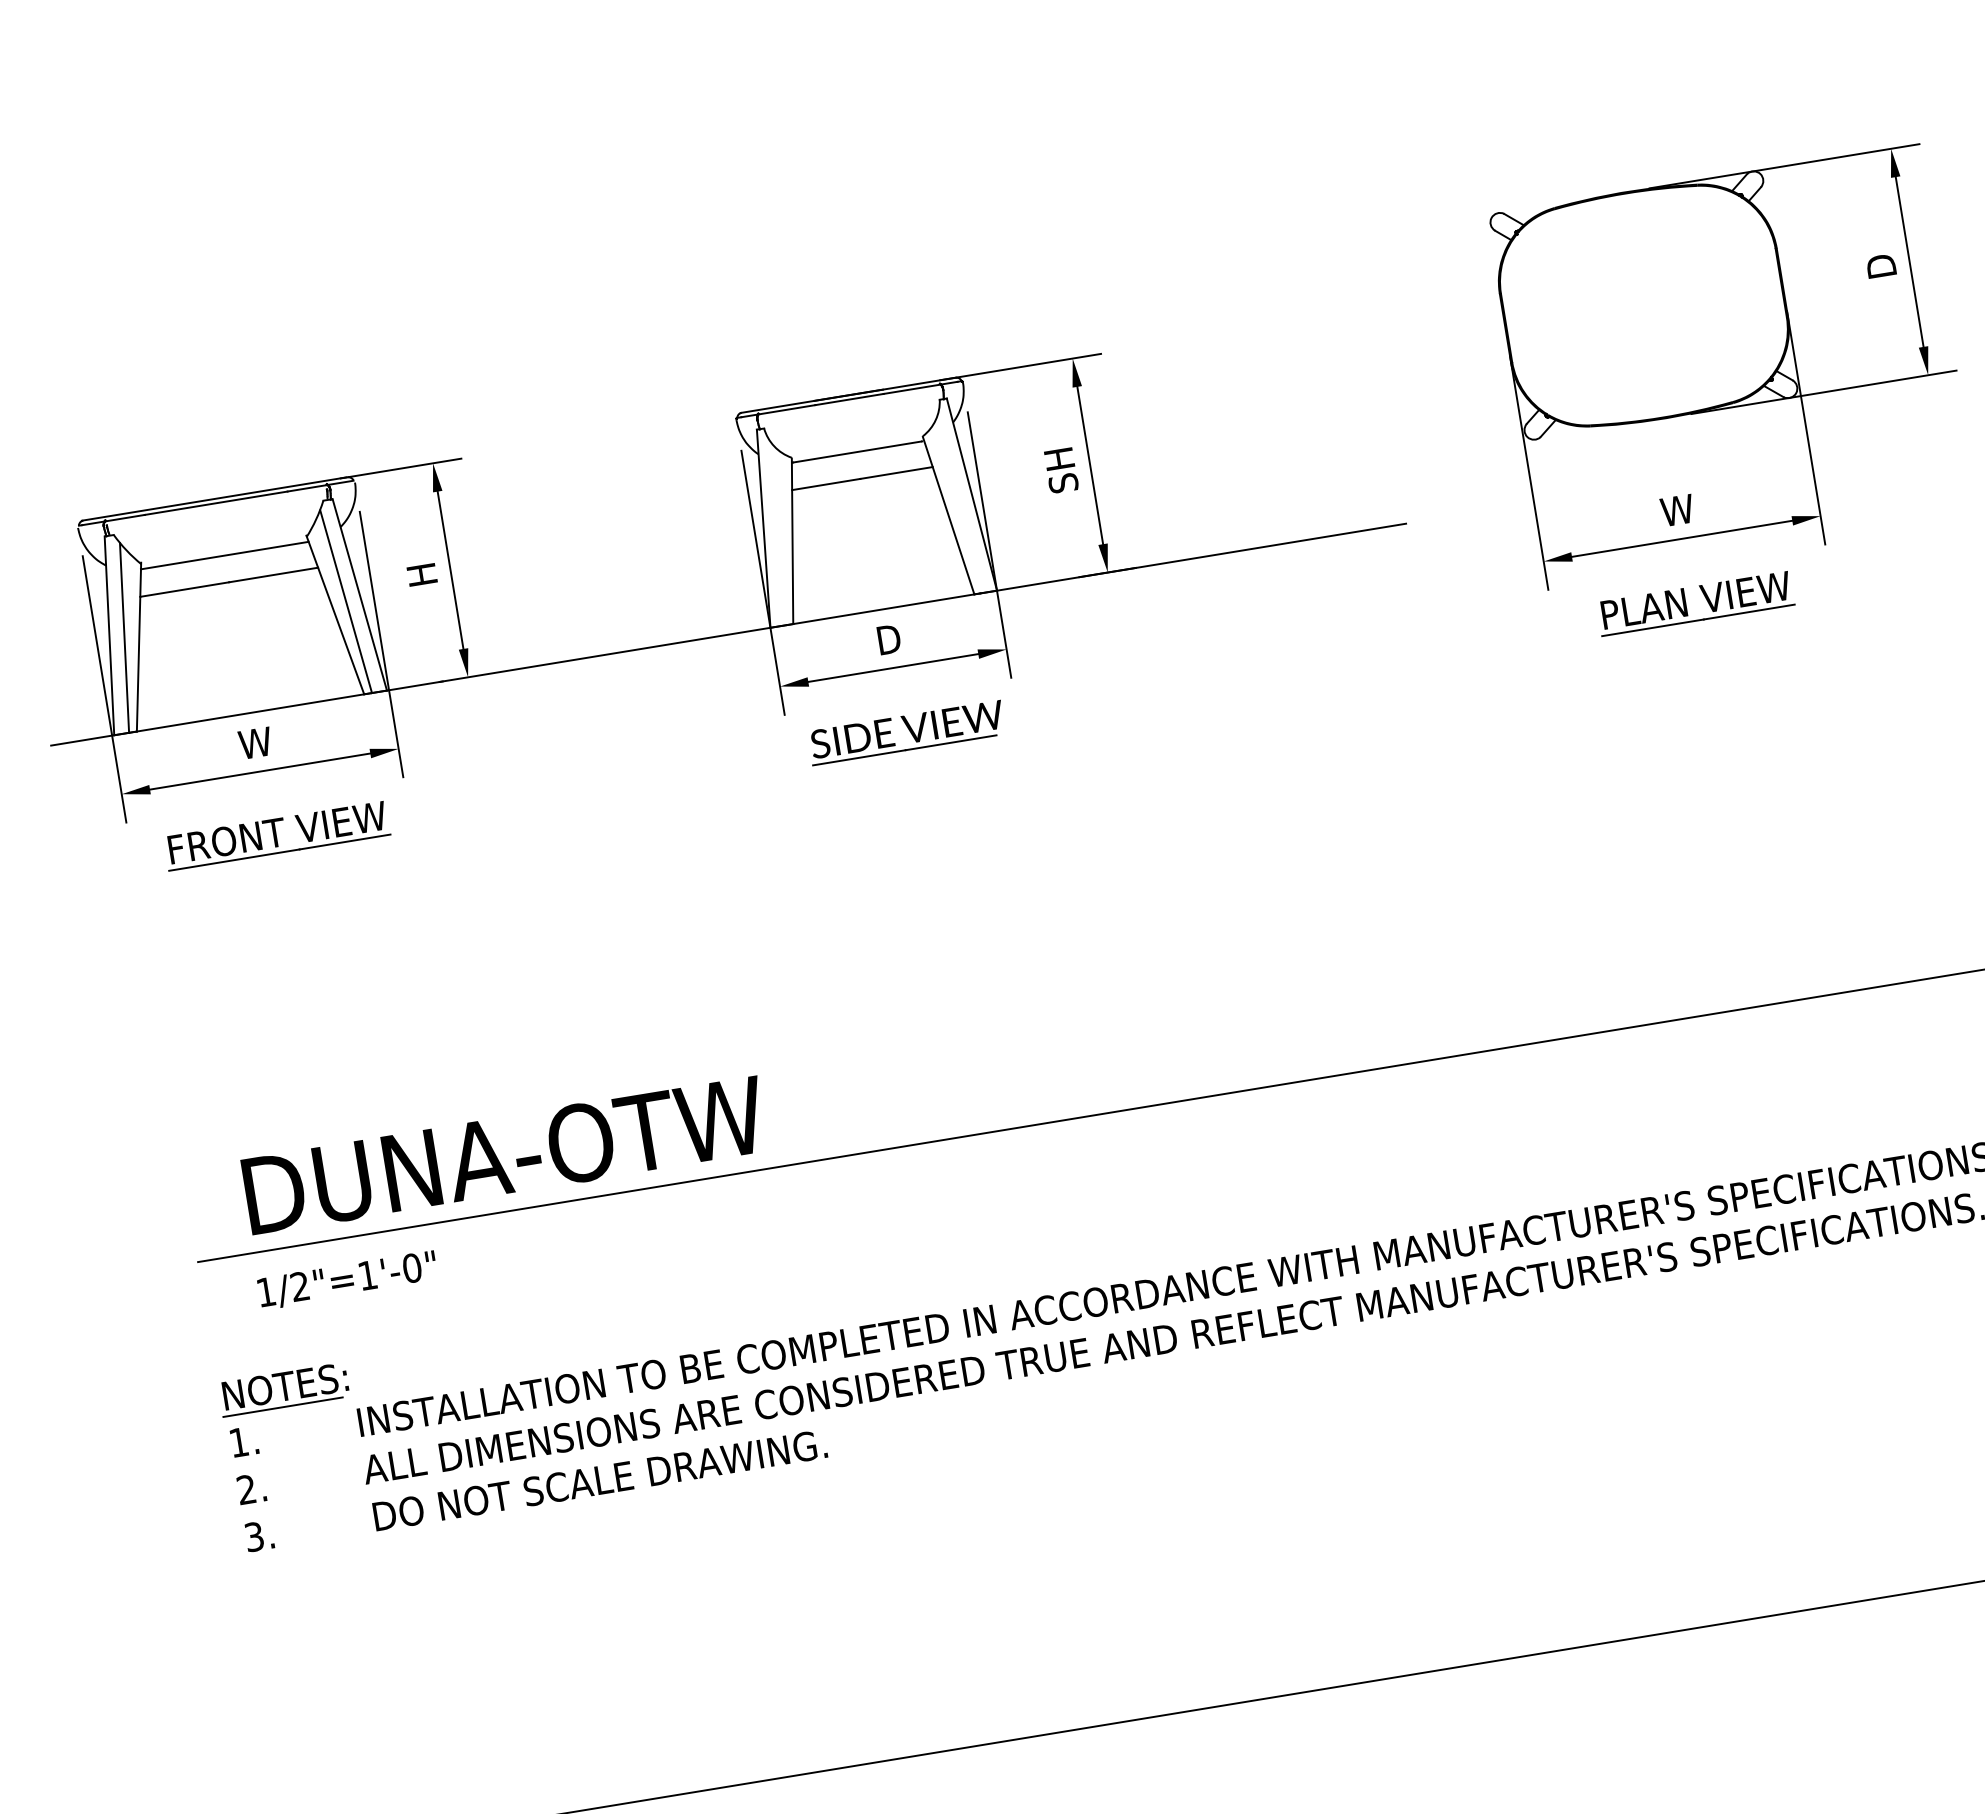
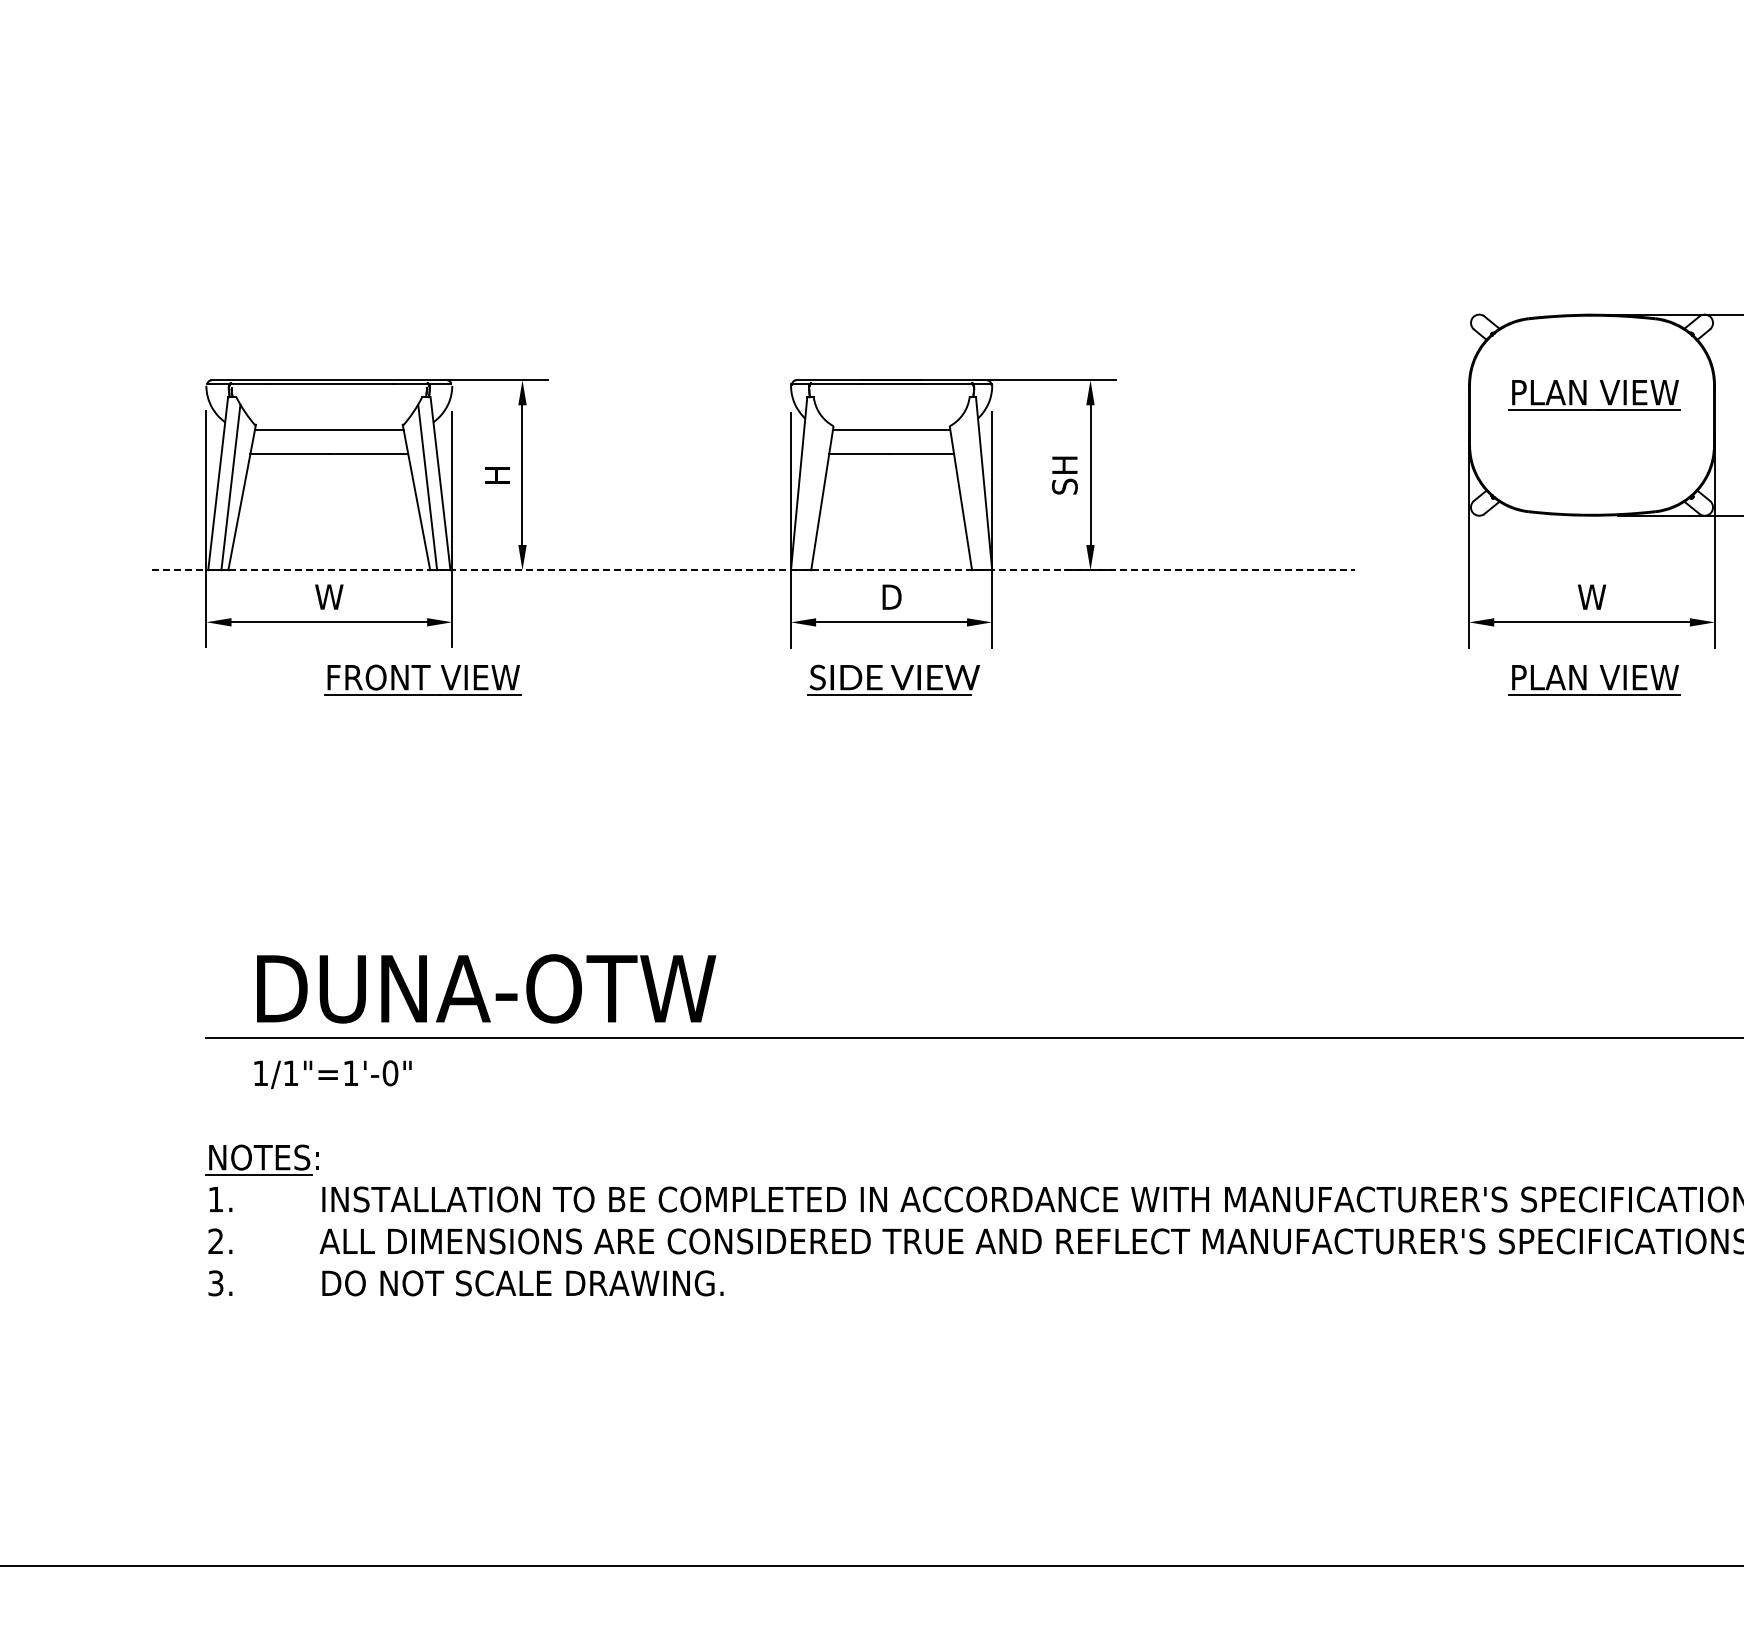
part: (1634, 284) -> (1586, 395), added
line: (728, 635) -> (753, 570), solid -> dashed
part: (276, 835) -> (422, 679), moved
text: (299, 1285) -> (290, 1072), 1/2"=1'-0" -> 1/1"=1'-0"

